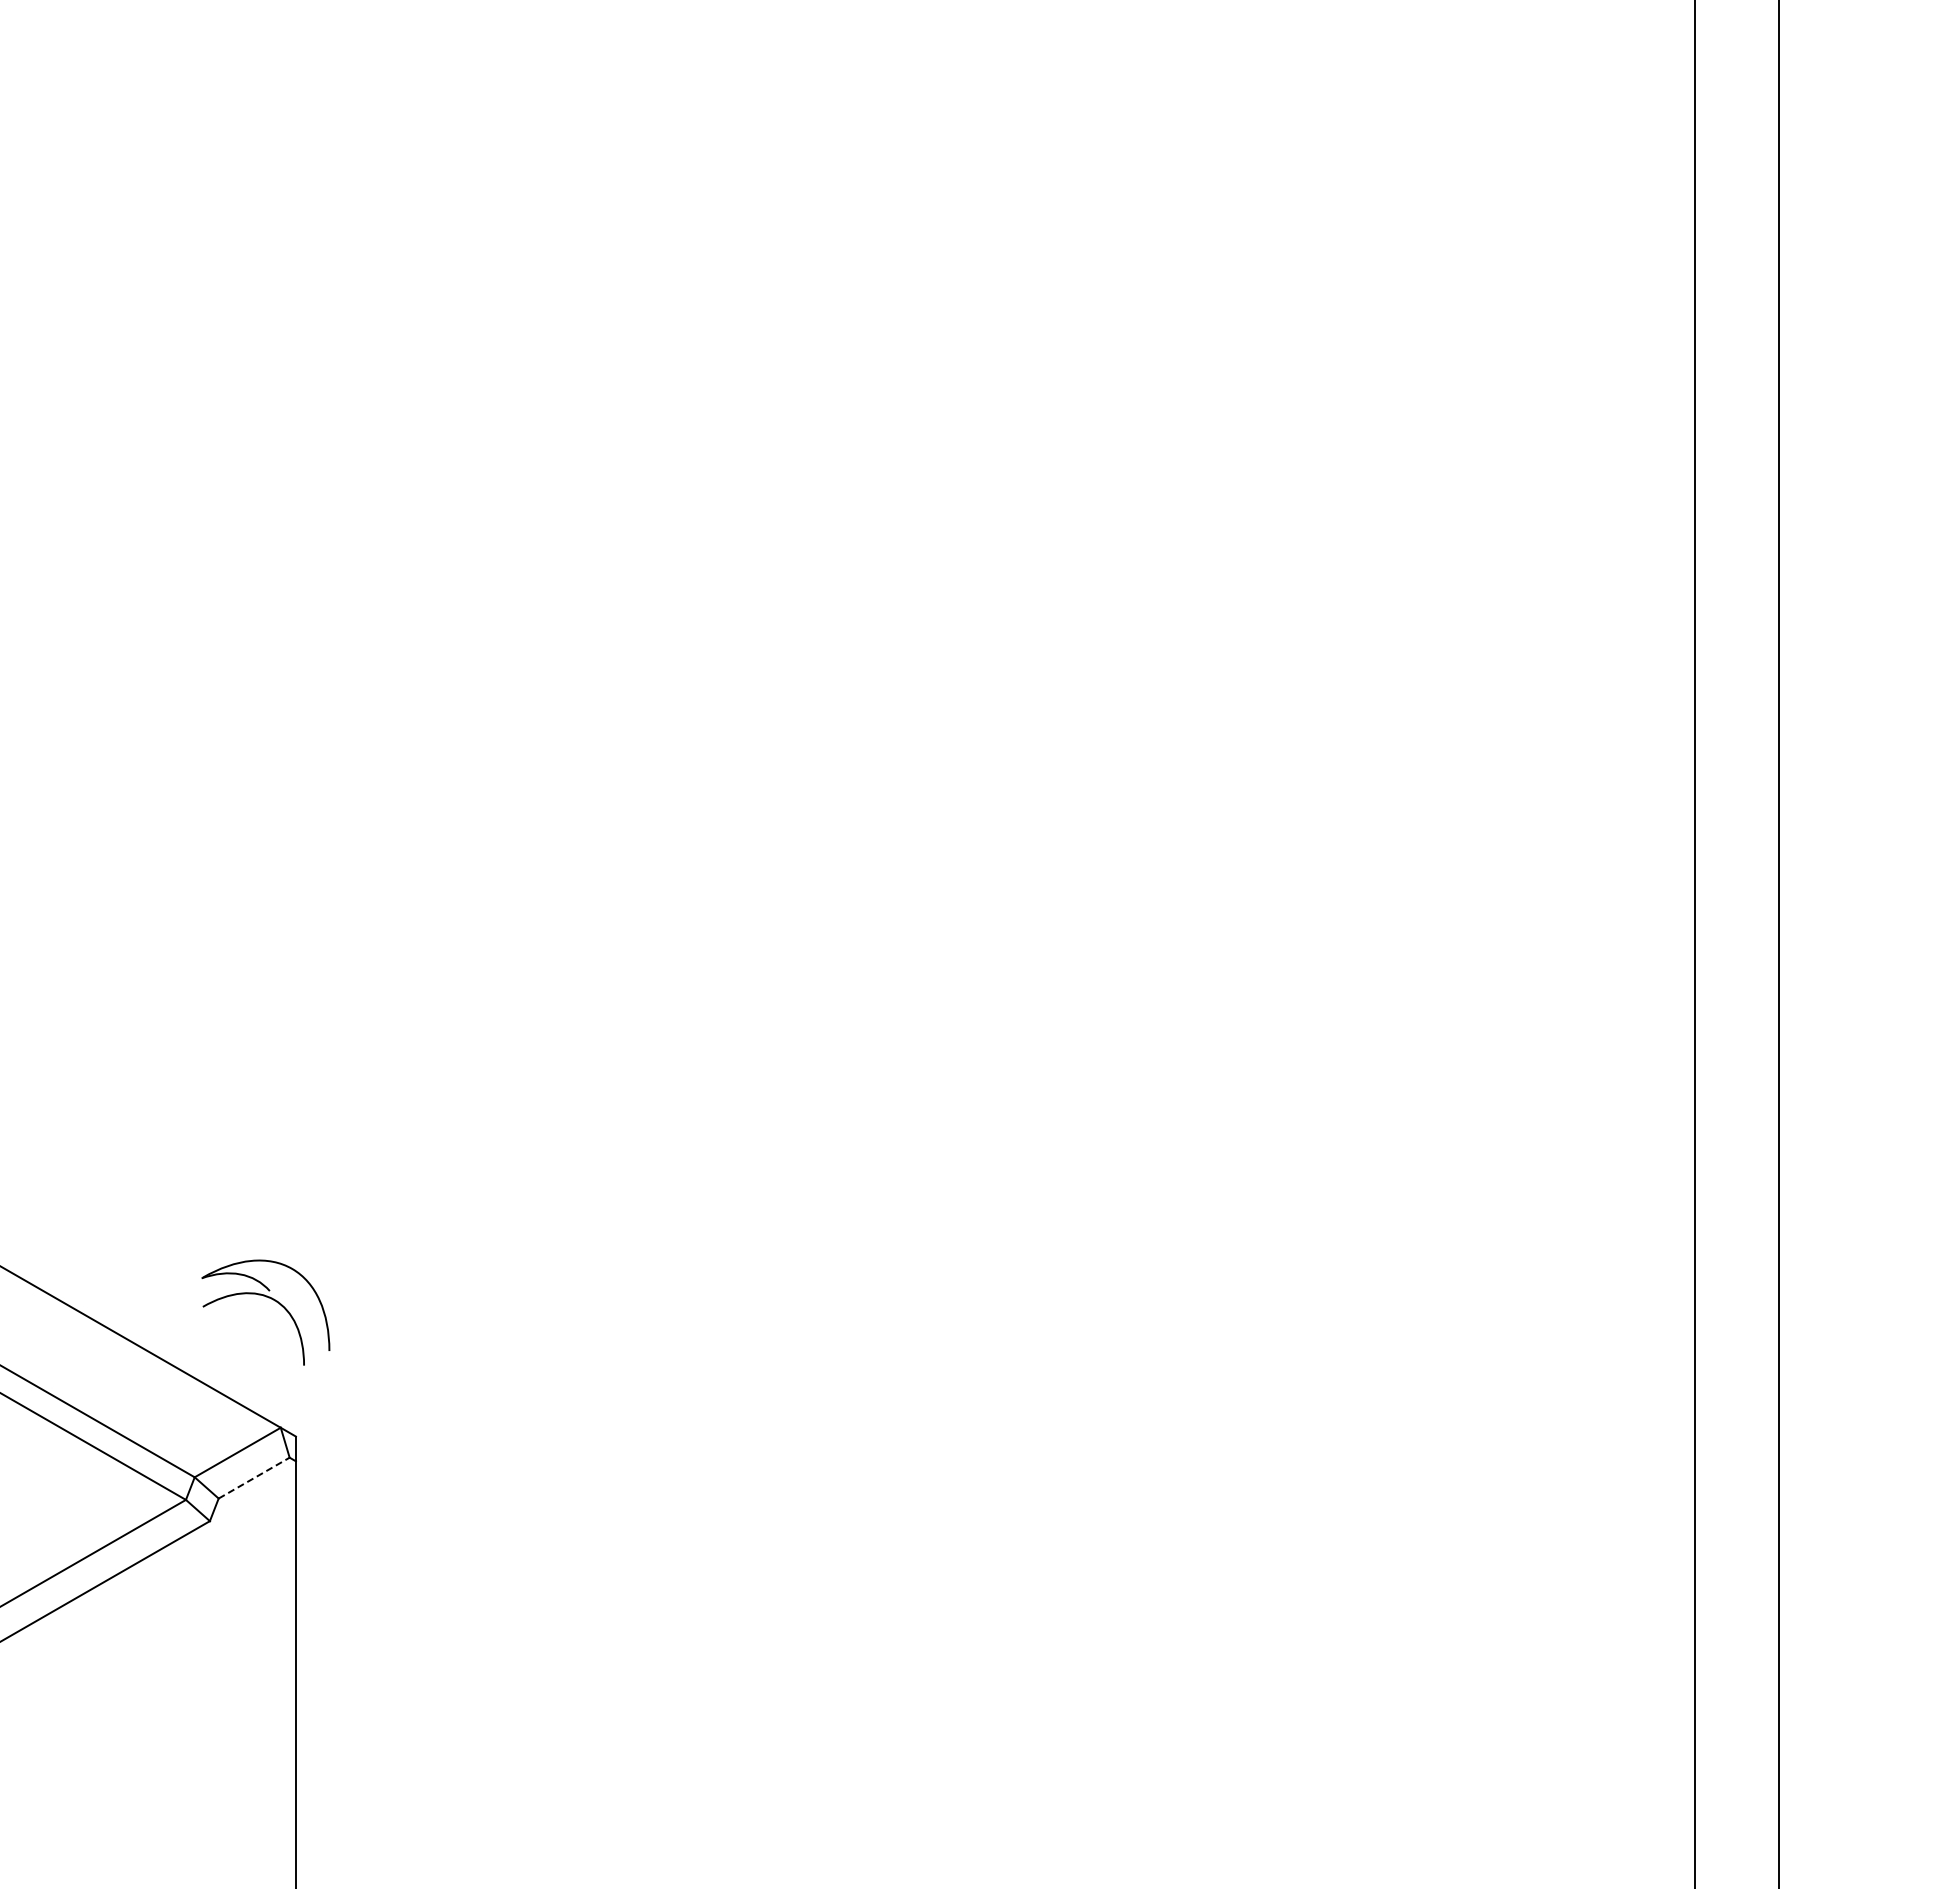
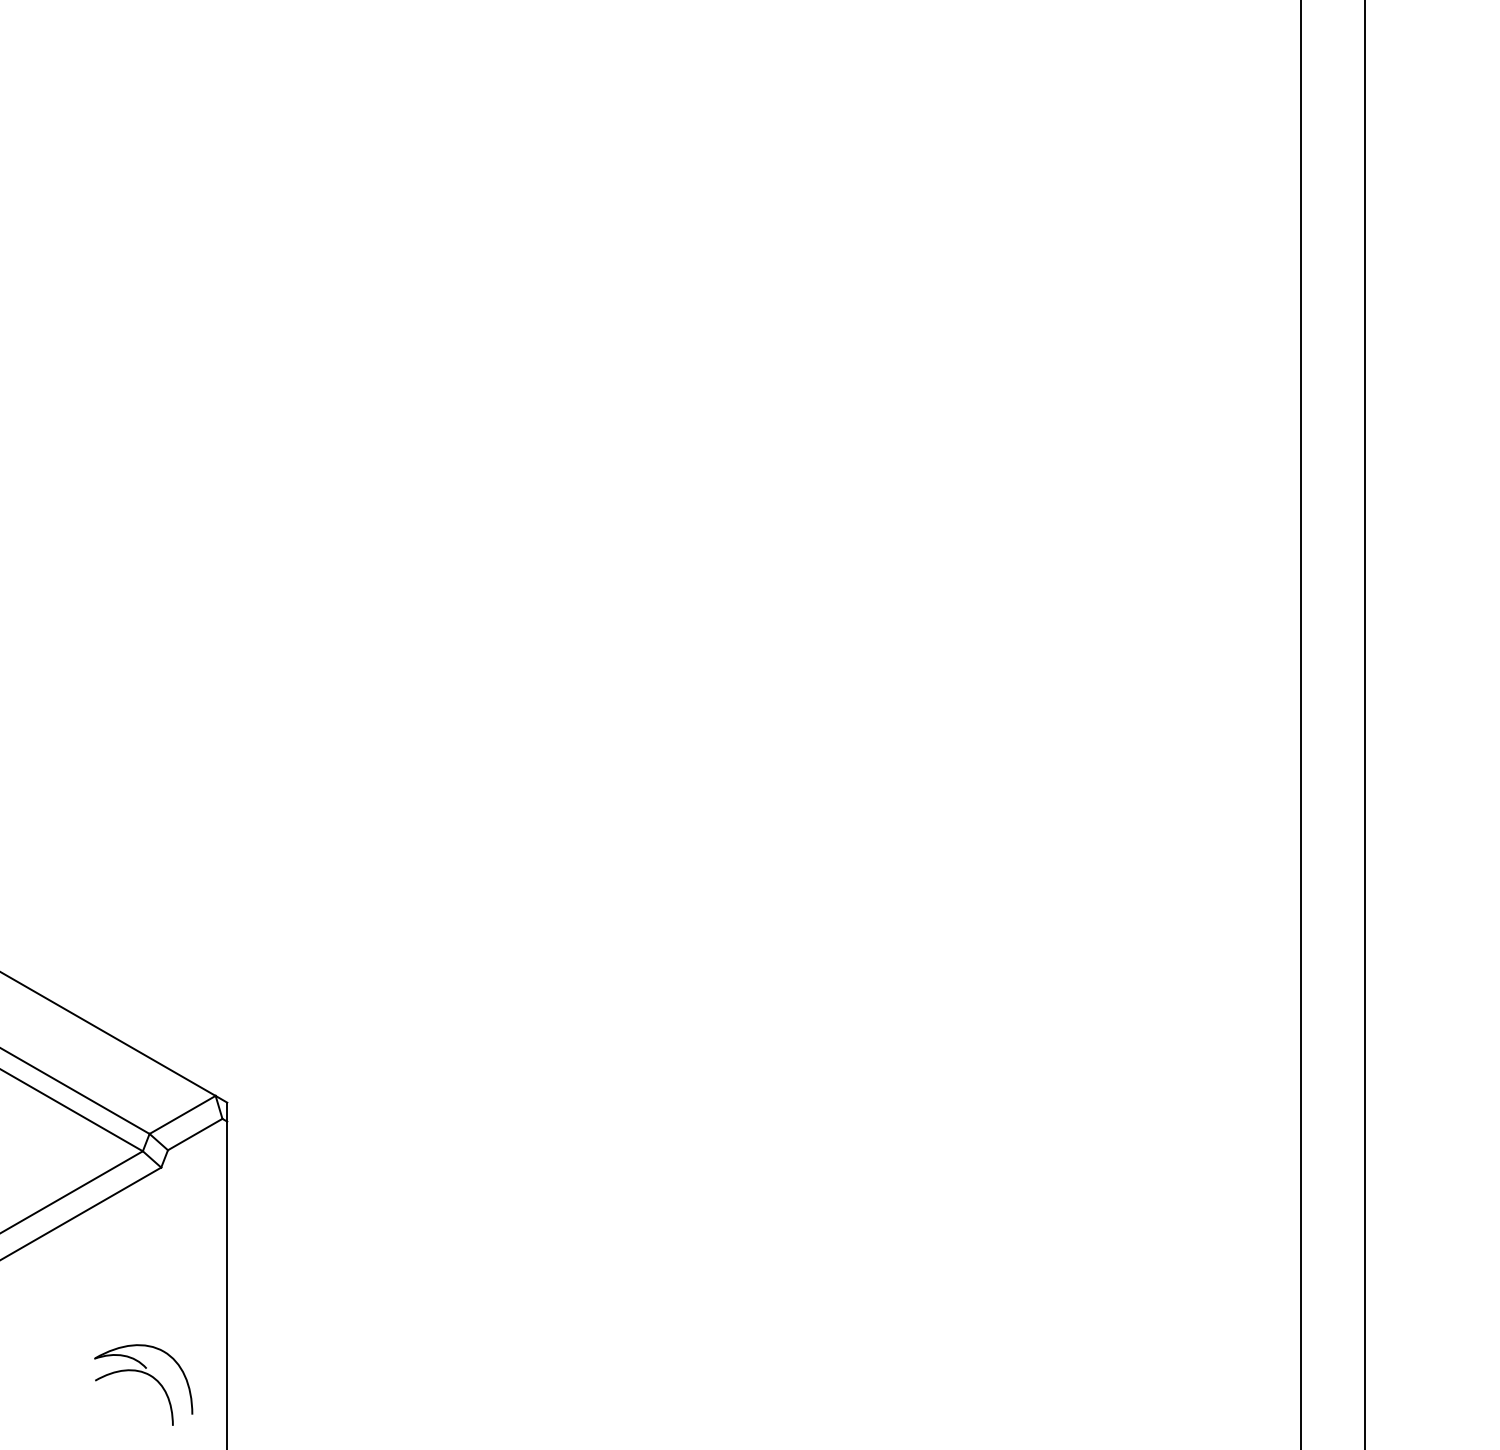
part: (274, 1301) -> (150, 1376), moved
line: (254, 1478) -> (195, 1134), dashed -> solid

